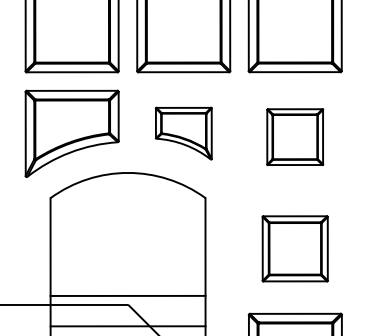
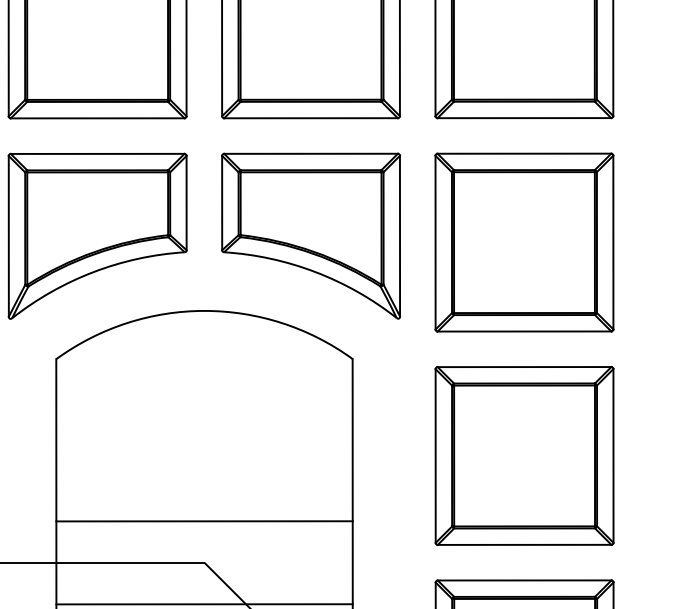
part: (183, 133) -> (310, 235), size x1.67
part: (294, 136) -> (522, 241), size x1.67
part: (294, 248) -> (522, 455), size x1.43
line: (127, 295) -> (203, 520), moved

